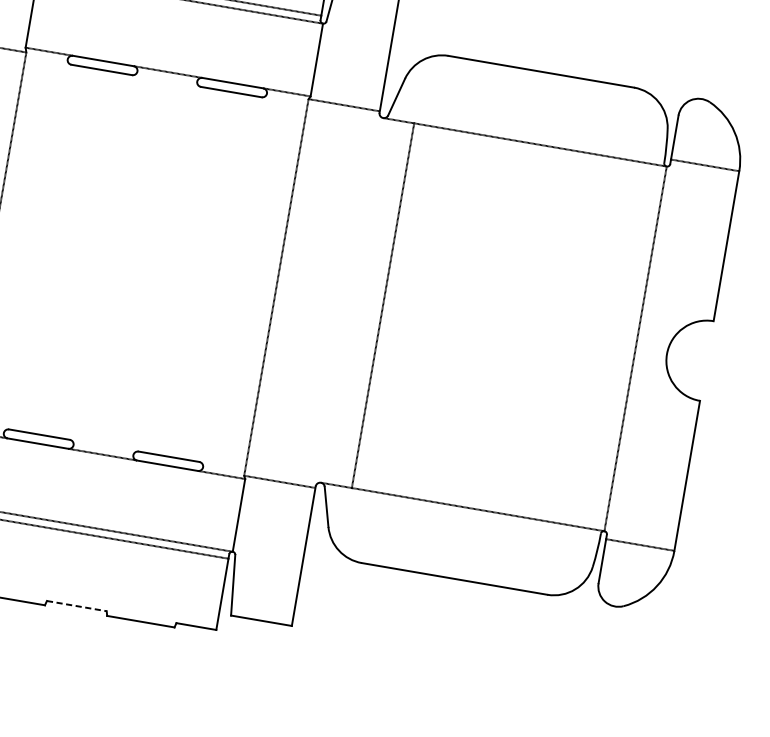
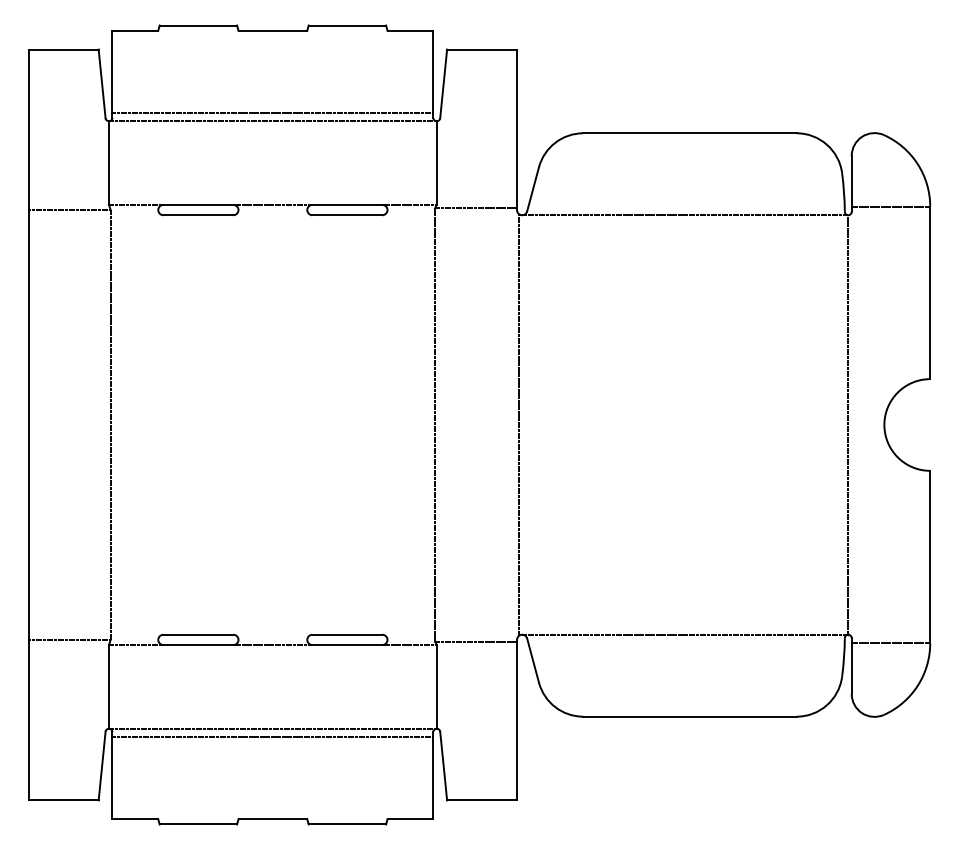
line: (382, 305) -> (518, 424), moved
line: (77, 606) -> (273, 819), dashed -> solid

